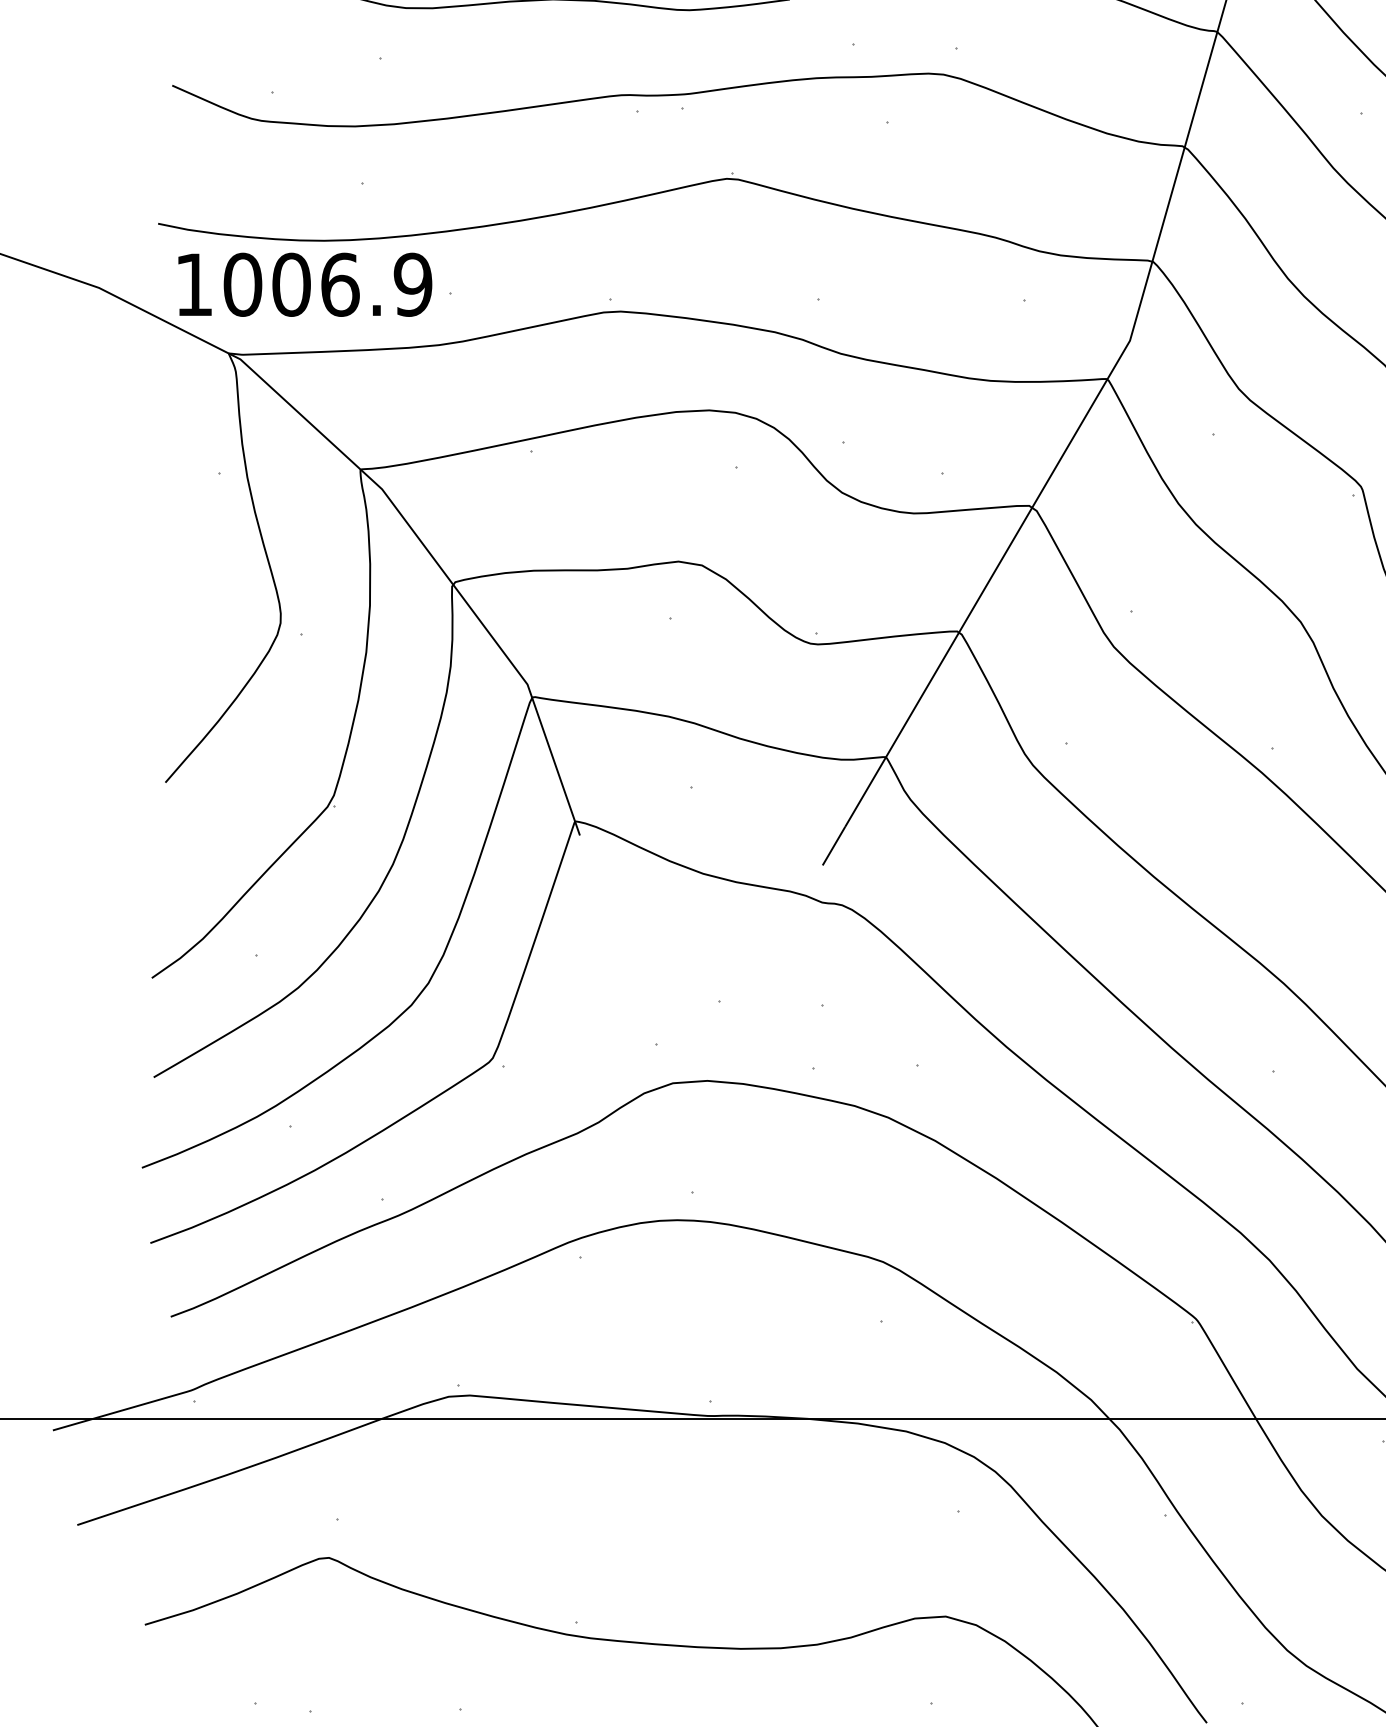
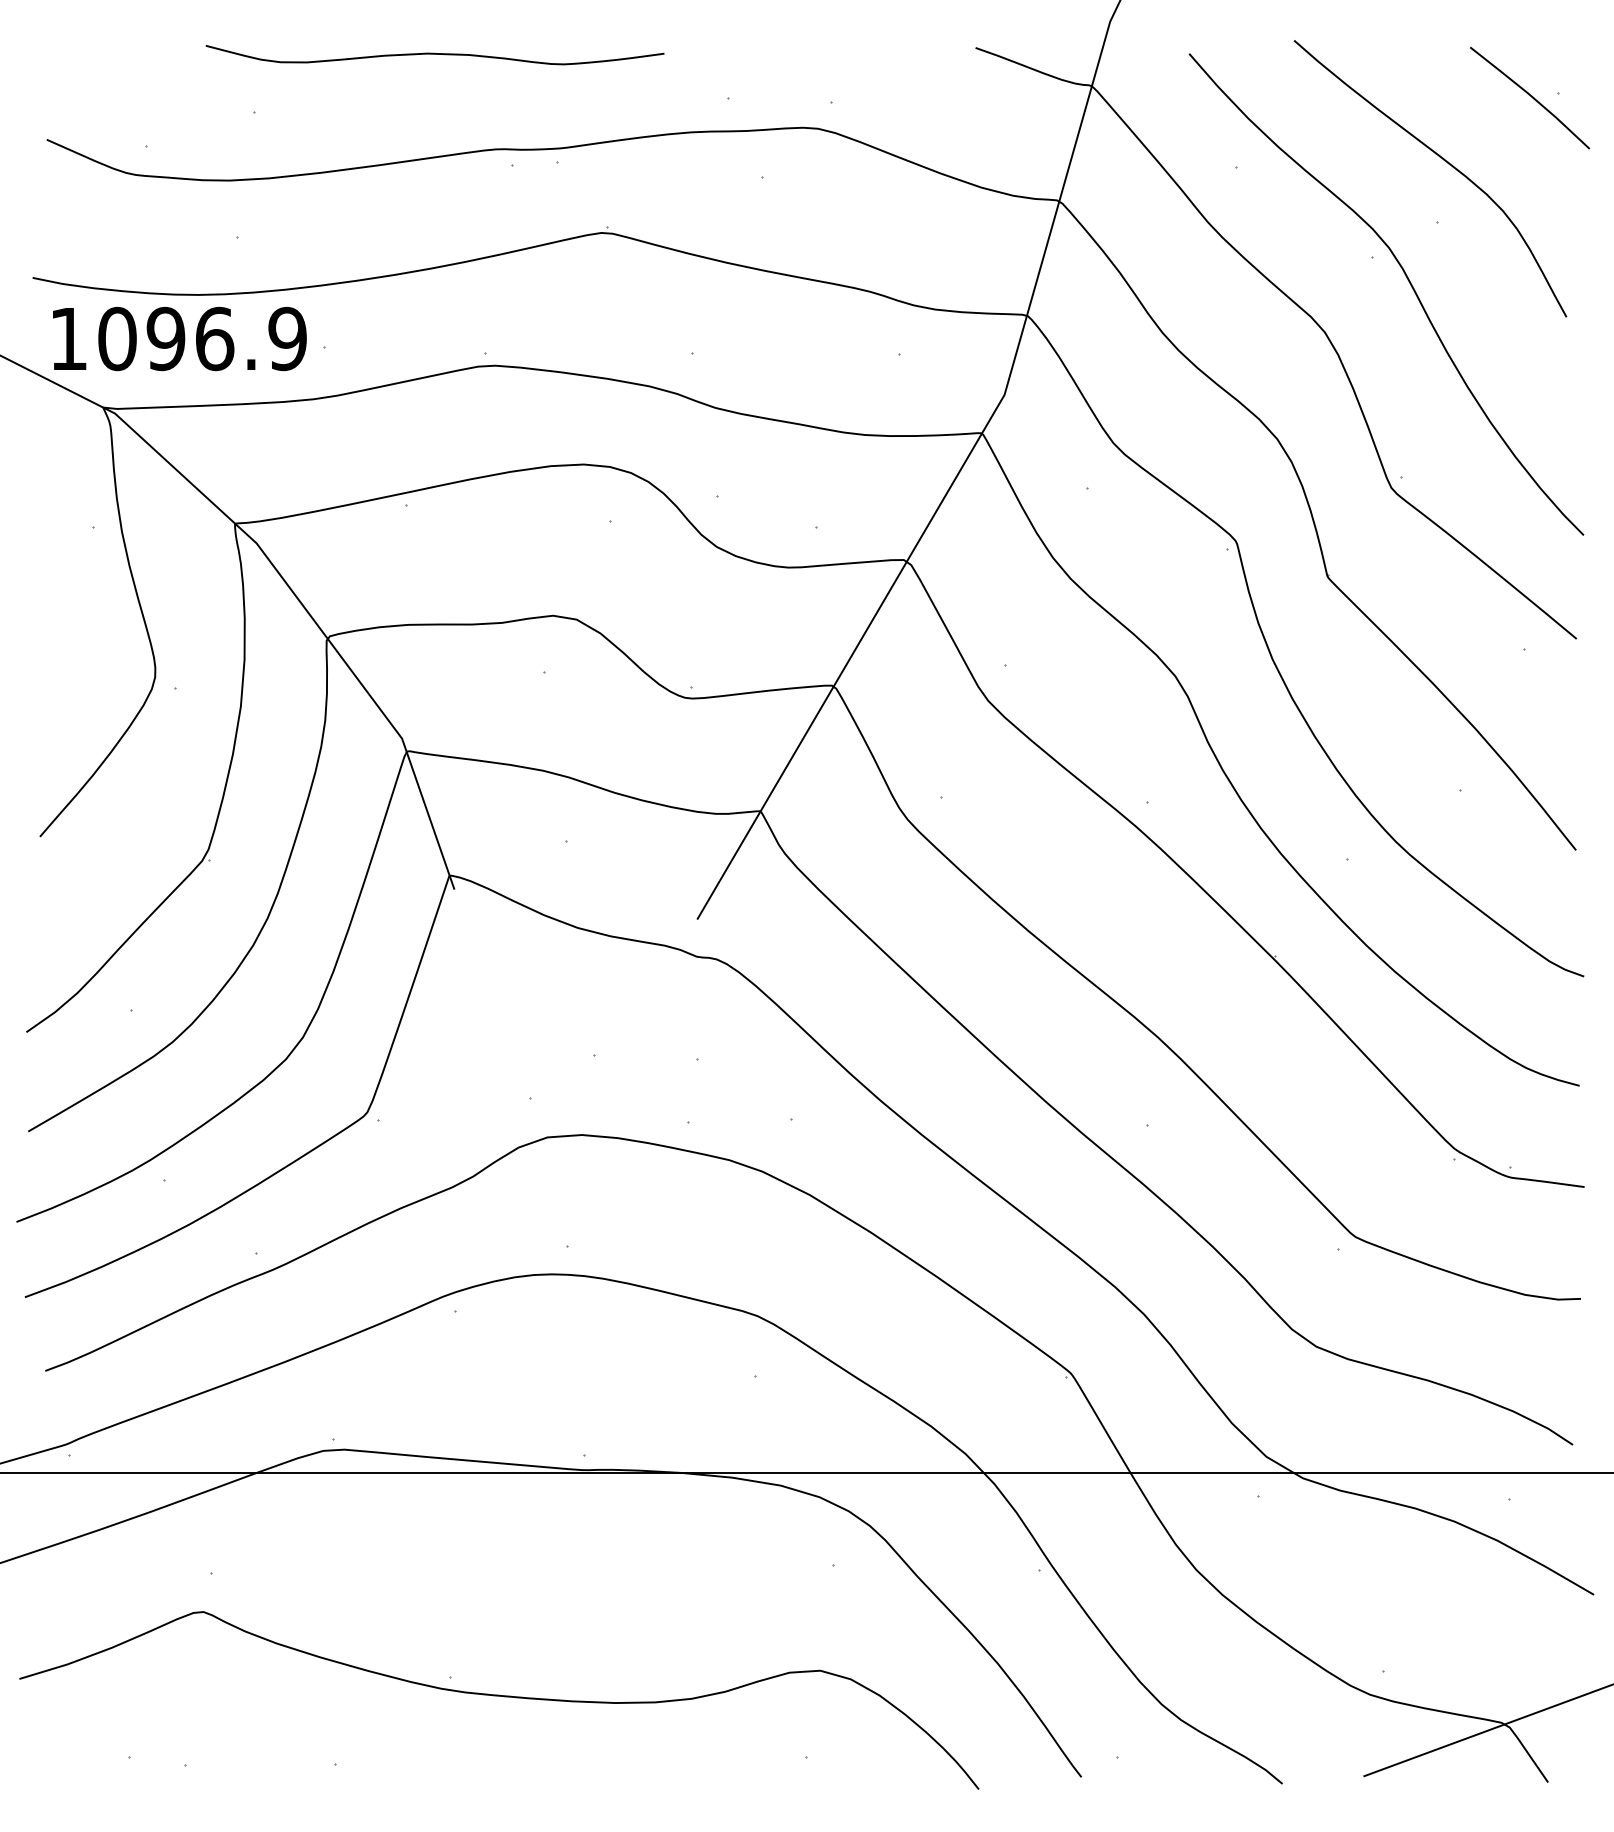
text: (290, 285) -> (165, 339), 1006.9 -> 1096.9

